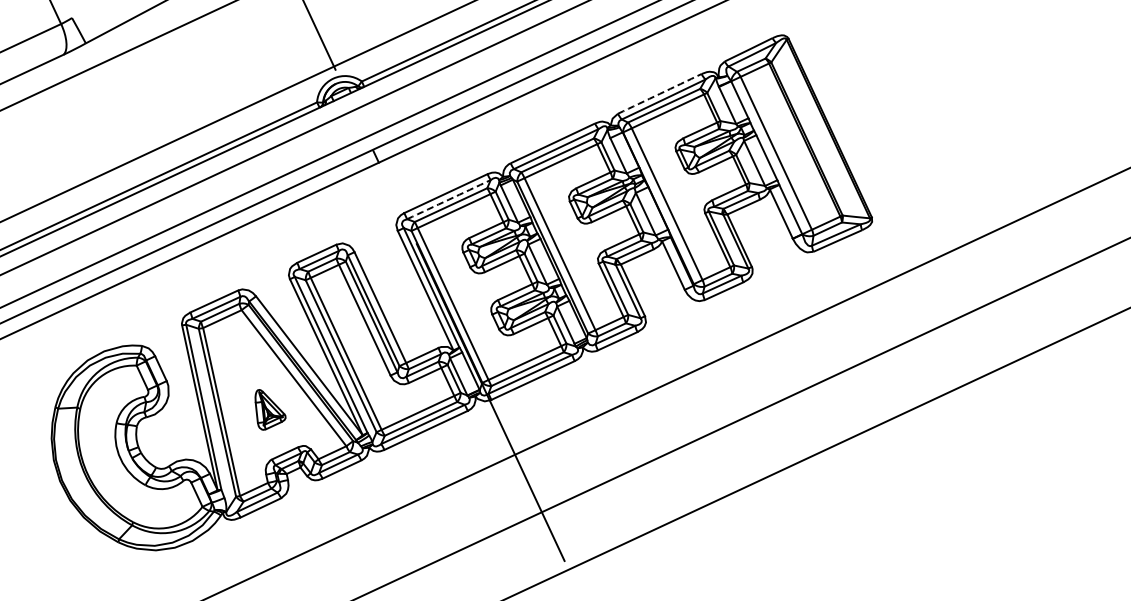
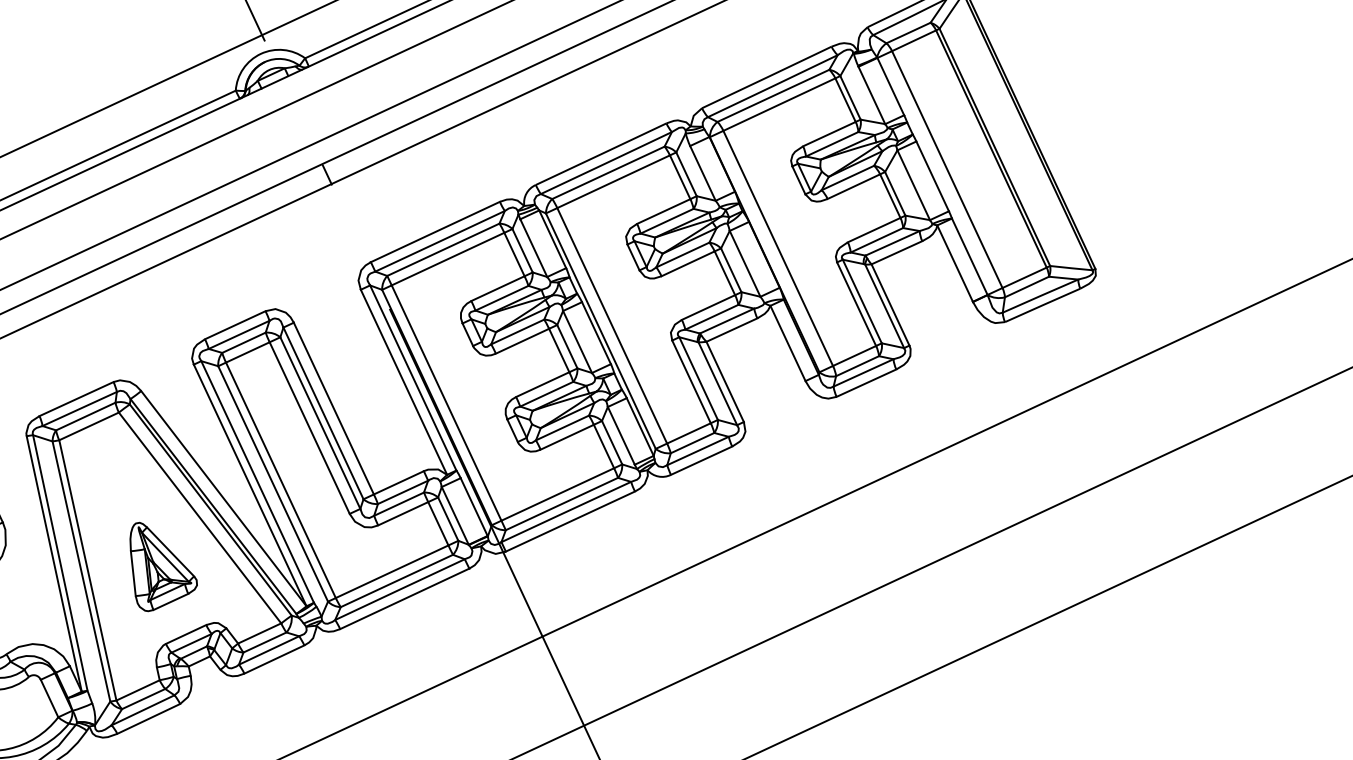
arc: (659, 93) -> (766, 76), dashed -> solid
arc: (448, 199) -> (439, 241), dashed -> solid
part: (270, 409) -> (163, 566), size x1.43

